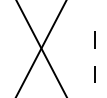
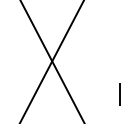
line: (94, 39) -> (119, 49), removed

